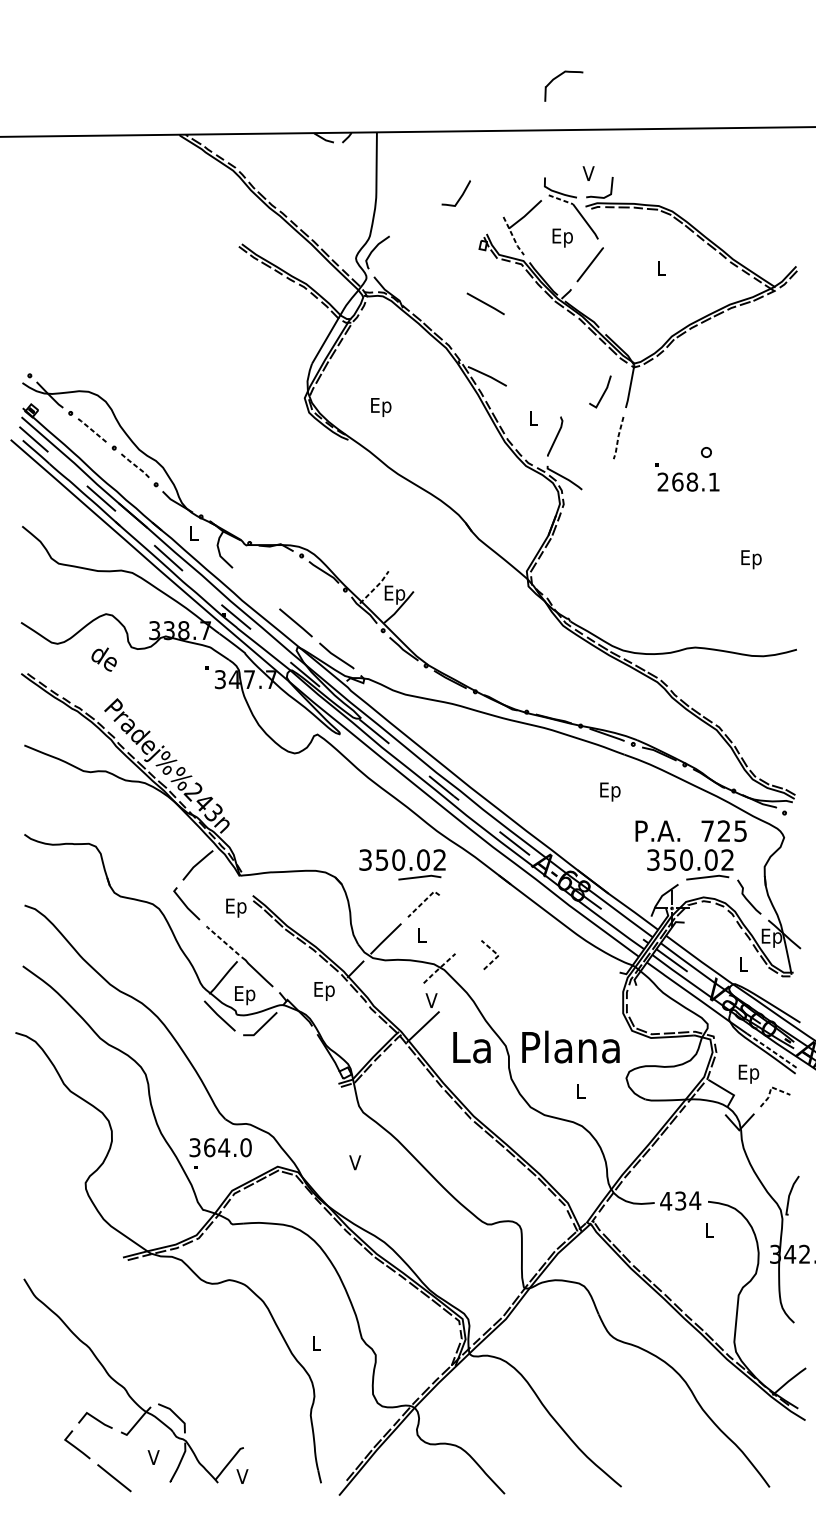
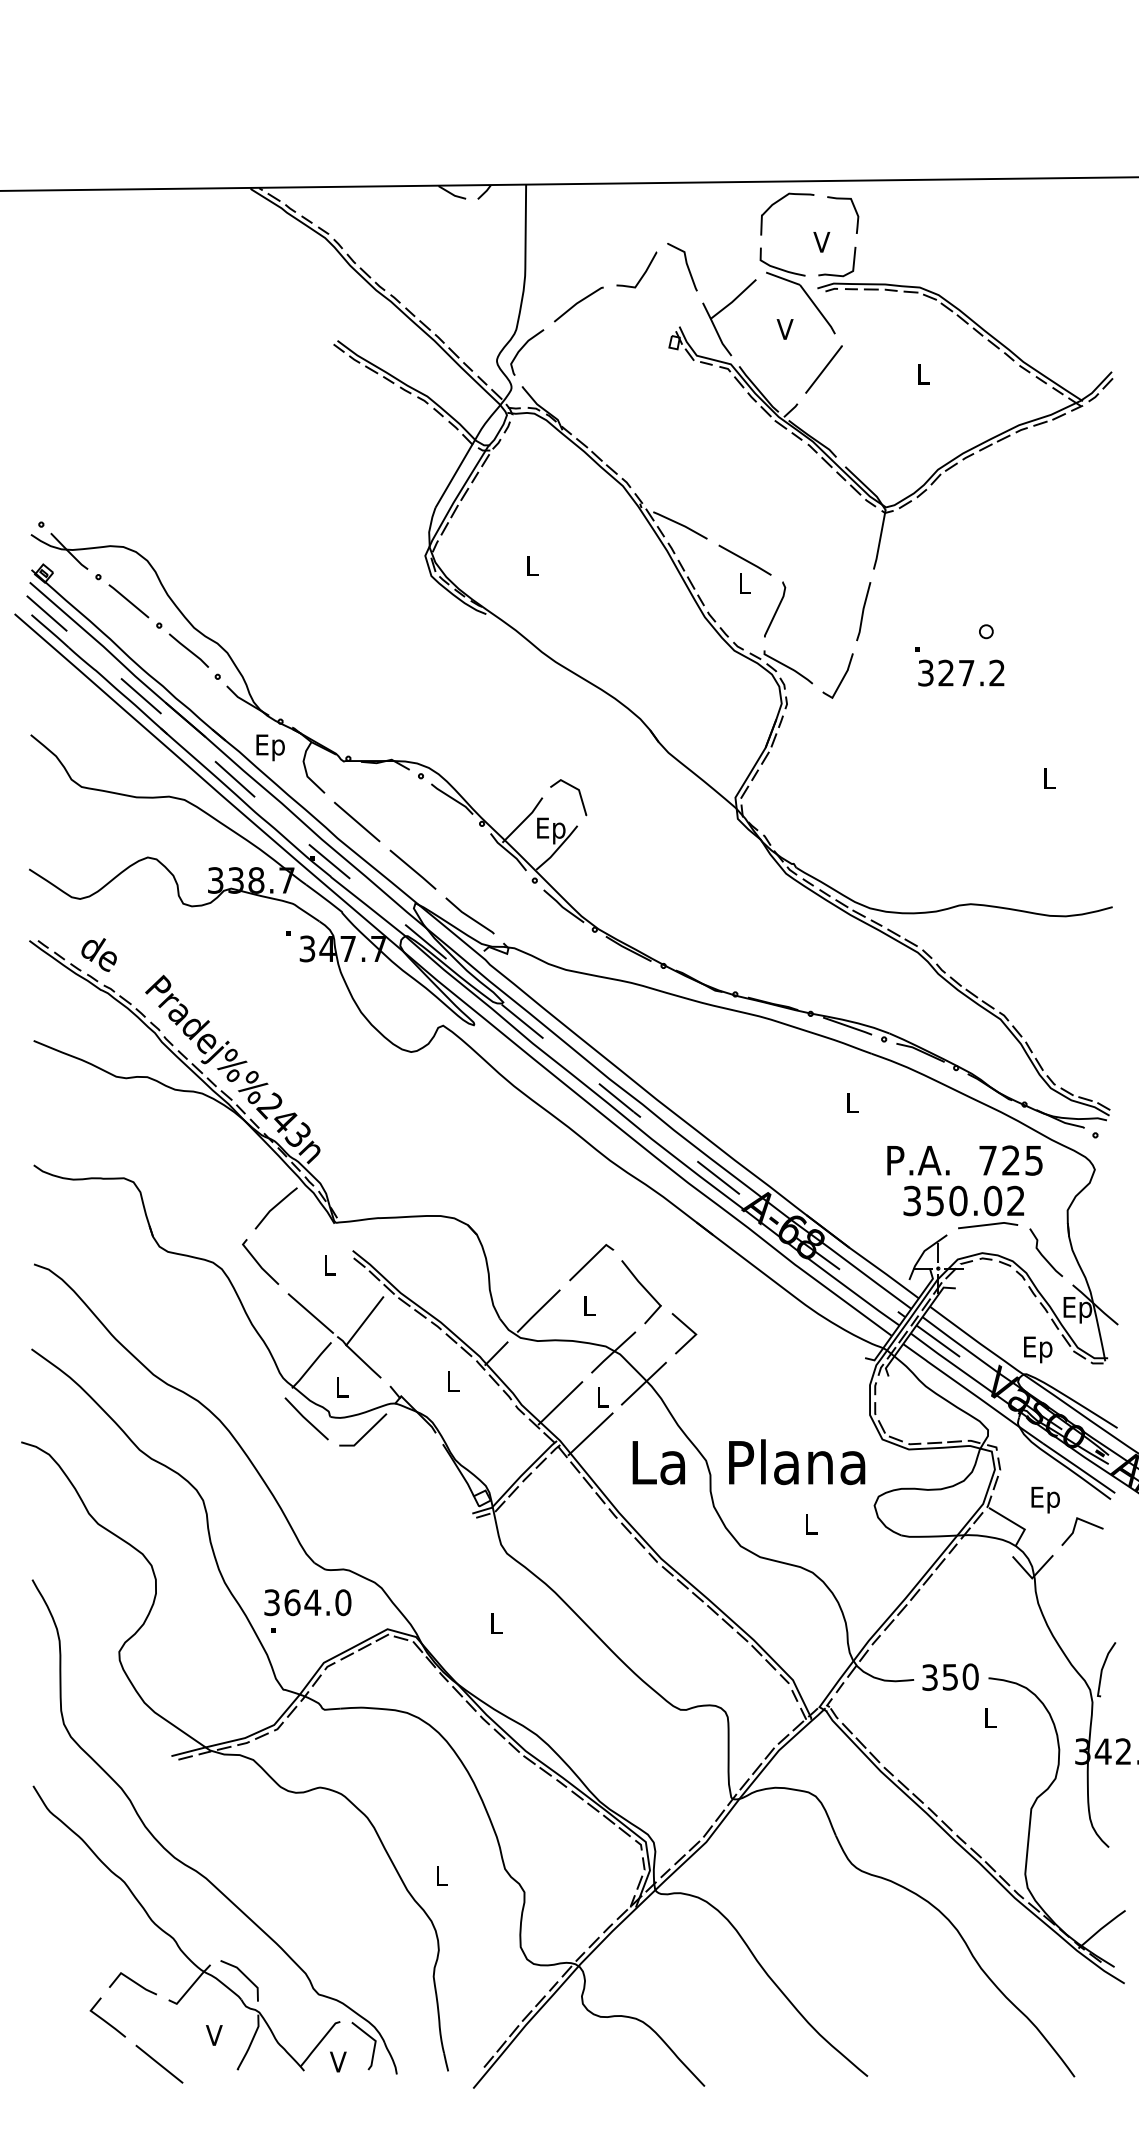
part: (558, 77) -> (779, 201), moved
curve: (612, 150) -> (854, 210), added
curve: (491, 190) -> (686, 266), added
line: (561, 200) -> (783, 279), dashed -> solid
line: (414, 217) -> (578, 303), added
line: (513, 236) -> (716, 330), dashed -> solid
text: (562, 238) -> (785, 332), Ep -> V
line: (485, 303) -> (744, 559), moved
curve: (603, 392) -> (842, 677), moved
text: (381, 407) -> (532, 568), Ep -> L
line: (92, 430) -> (128, 600), dashed -> solid
line: (618, 438) -> (863, 611), dashed -> solid
line: (135, 465) -> (189, 650), dashed -> solid
text: (688, 481) -> (961, 672), 268.1 -> 327.2
text: (193, 535) -> (270, 747), L -> Ep
text: (751, 559) -> (1049, 781), Ep -> L
line: (410, 564) -> (573, 788), added
line: (375, 587) -> (524, 820), dashed -> solid
line: (256, 588) -> (357, 821), added
text: (103, 659) -> (98, 954), moved
text: (610, 791) -> (852, 1105), Ep -> L
part: (402, 864) -> (561, 1207), removed
line: (424, 901) -> (592, 1258), dashed -> solid
text: (236, 907) -> (329, 1267), Ep -> L
part: (459, 925) -> (641, 1292), added
line: (221, 939) -> (309, 1312), dashed -> solid
line: (261, 946) -> (364, 1321), added
line: (498, 954) -> (695, 1333), dashed -> solid
text: (743, 966) -> (1038, 1349), L -> Ep
line: (439, 968) -> (613, 1352), dashed -> solid
line: (460, 990) -> (643, 1383), added
text: (324, 991) -> (452, 1384), Ep -> L
text: (244, 995) -> (341, 1390), Ep -> L
text: (431, 1000) -> (602, 1397), V -> L
line: (401, 1005) -> (560, 1403), added
line: (772, 1050) -> (1078, 1467), dashed -> solid
line: (771, 1088) -> (1076, 1520), dashed -> solid
text: (355, 1162) -> (495, 1623), V -> L
text: (680, 1201) -> (950, 1677), 434 -> 350
part: (138, 1337) -> (192, 1867), added

